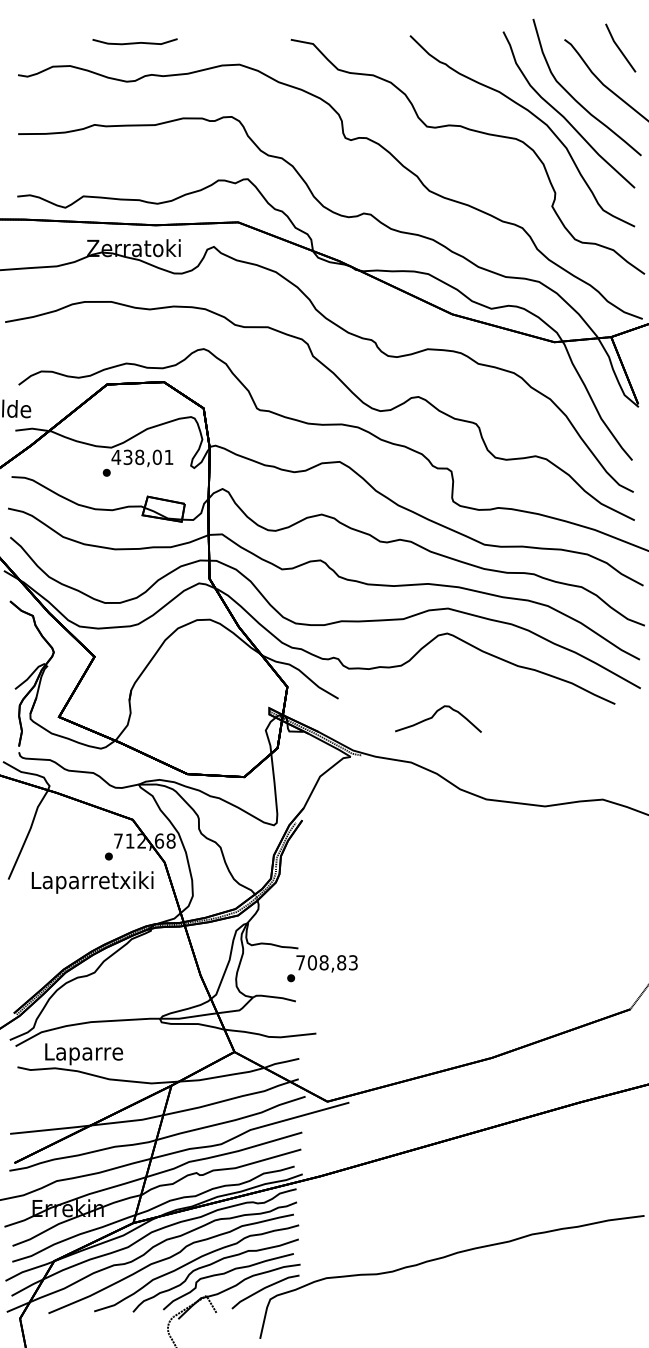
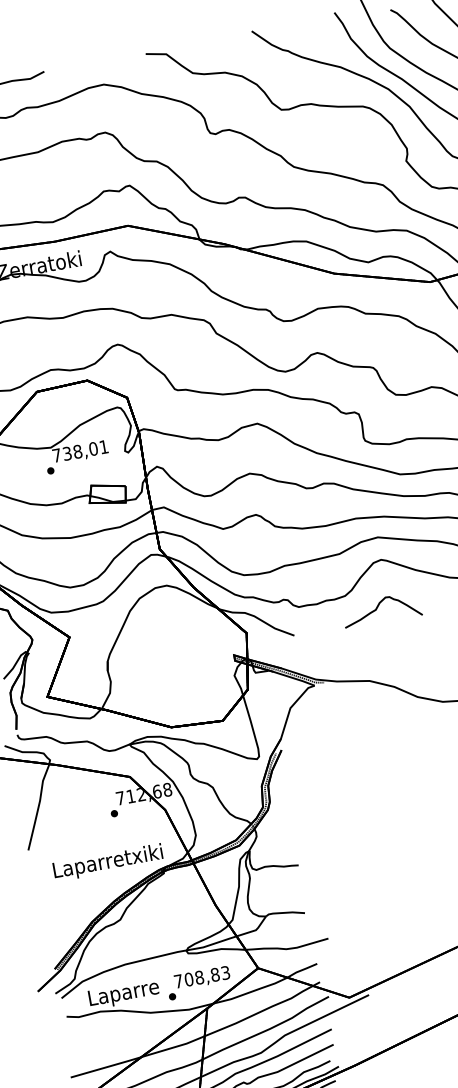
text: (116, 457) -> (57, 455), 438,01 -> 738,01
curve: (434, 716) -> (378, 608), moved
text: (92, 882) -> (108, 862), moved
text: (322, 968) -> (199, 983), moved

